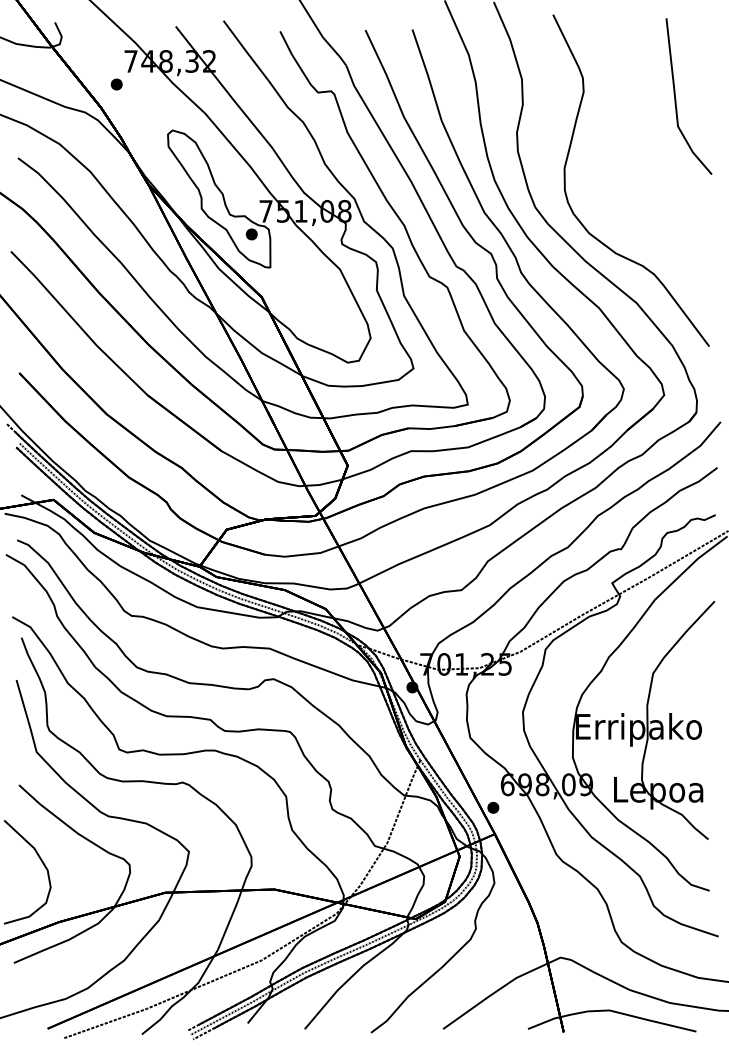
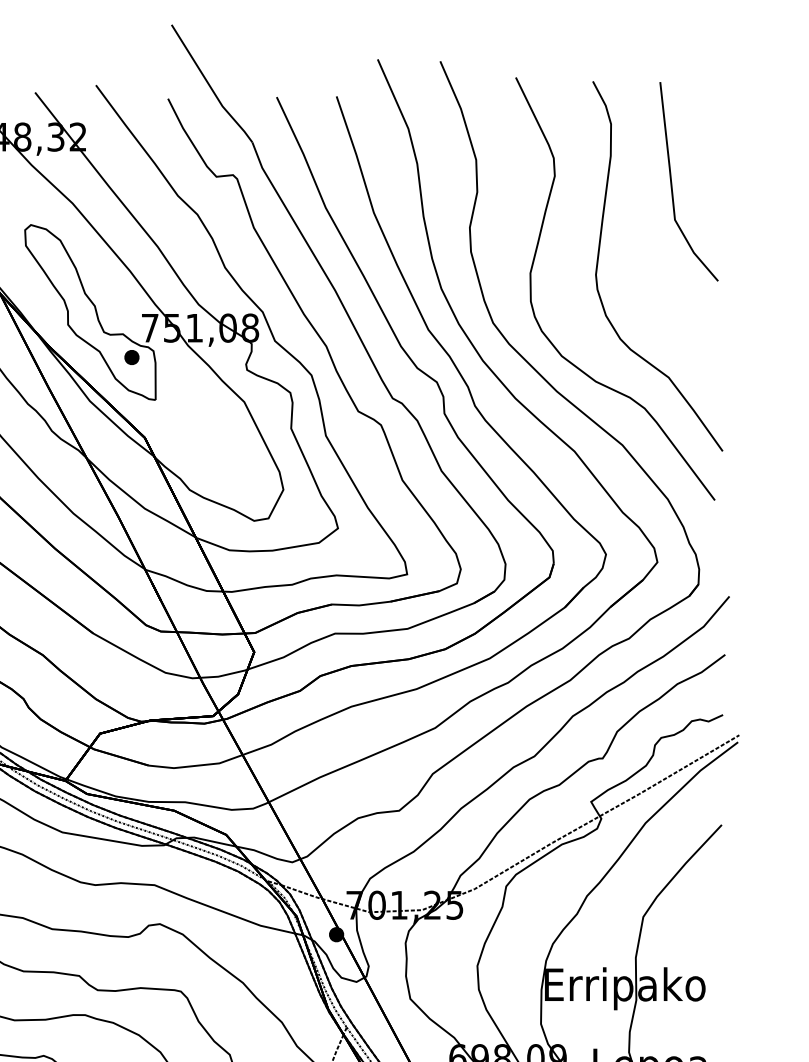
part: (618, 159) -> (599, 262), added

